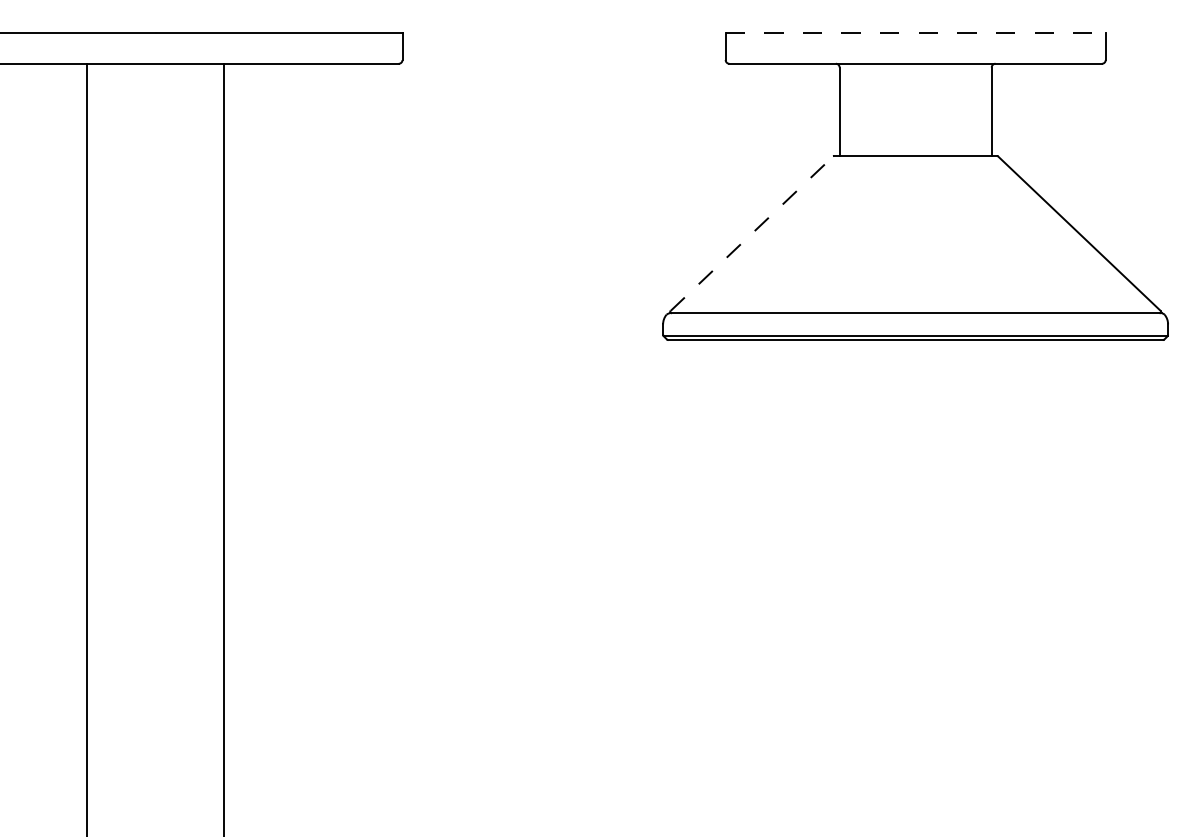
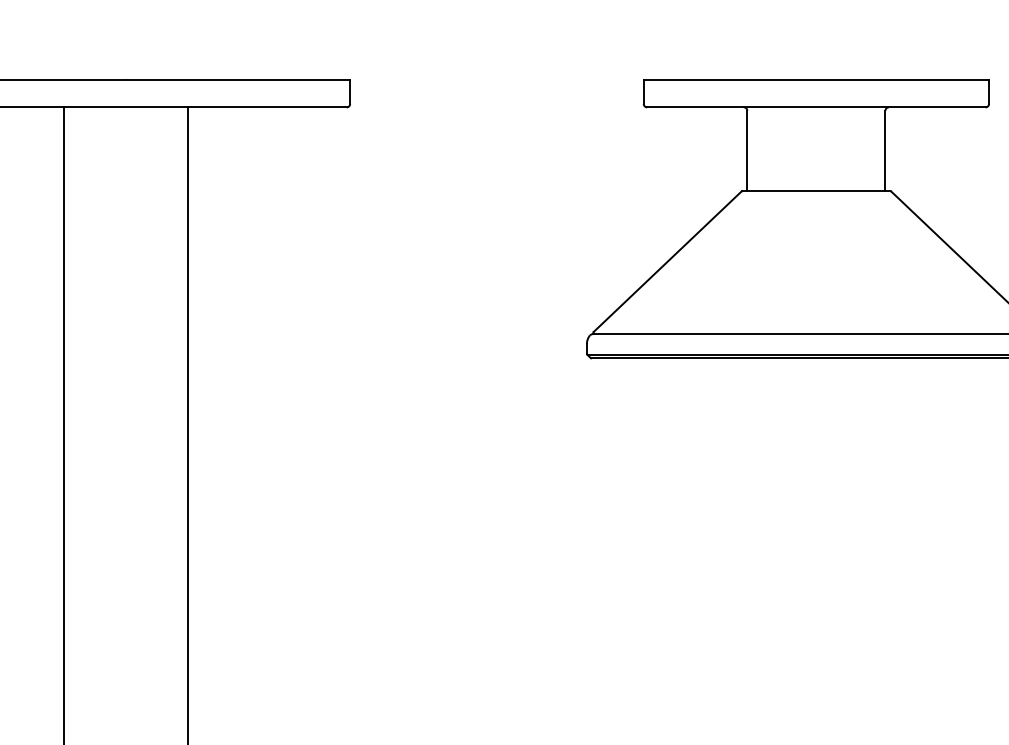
line: (916, 33) -> (817, 79), dashed -> solid
line: (752, 233) -> (668, 261), dashed -> solid

